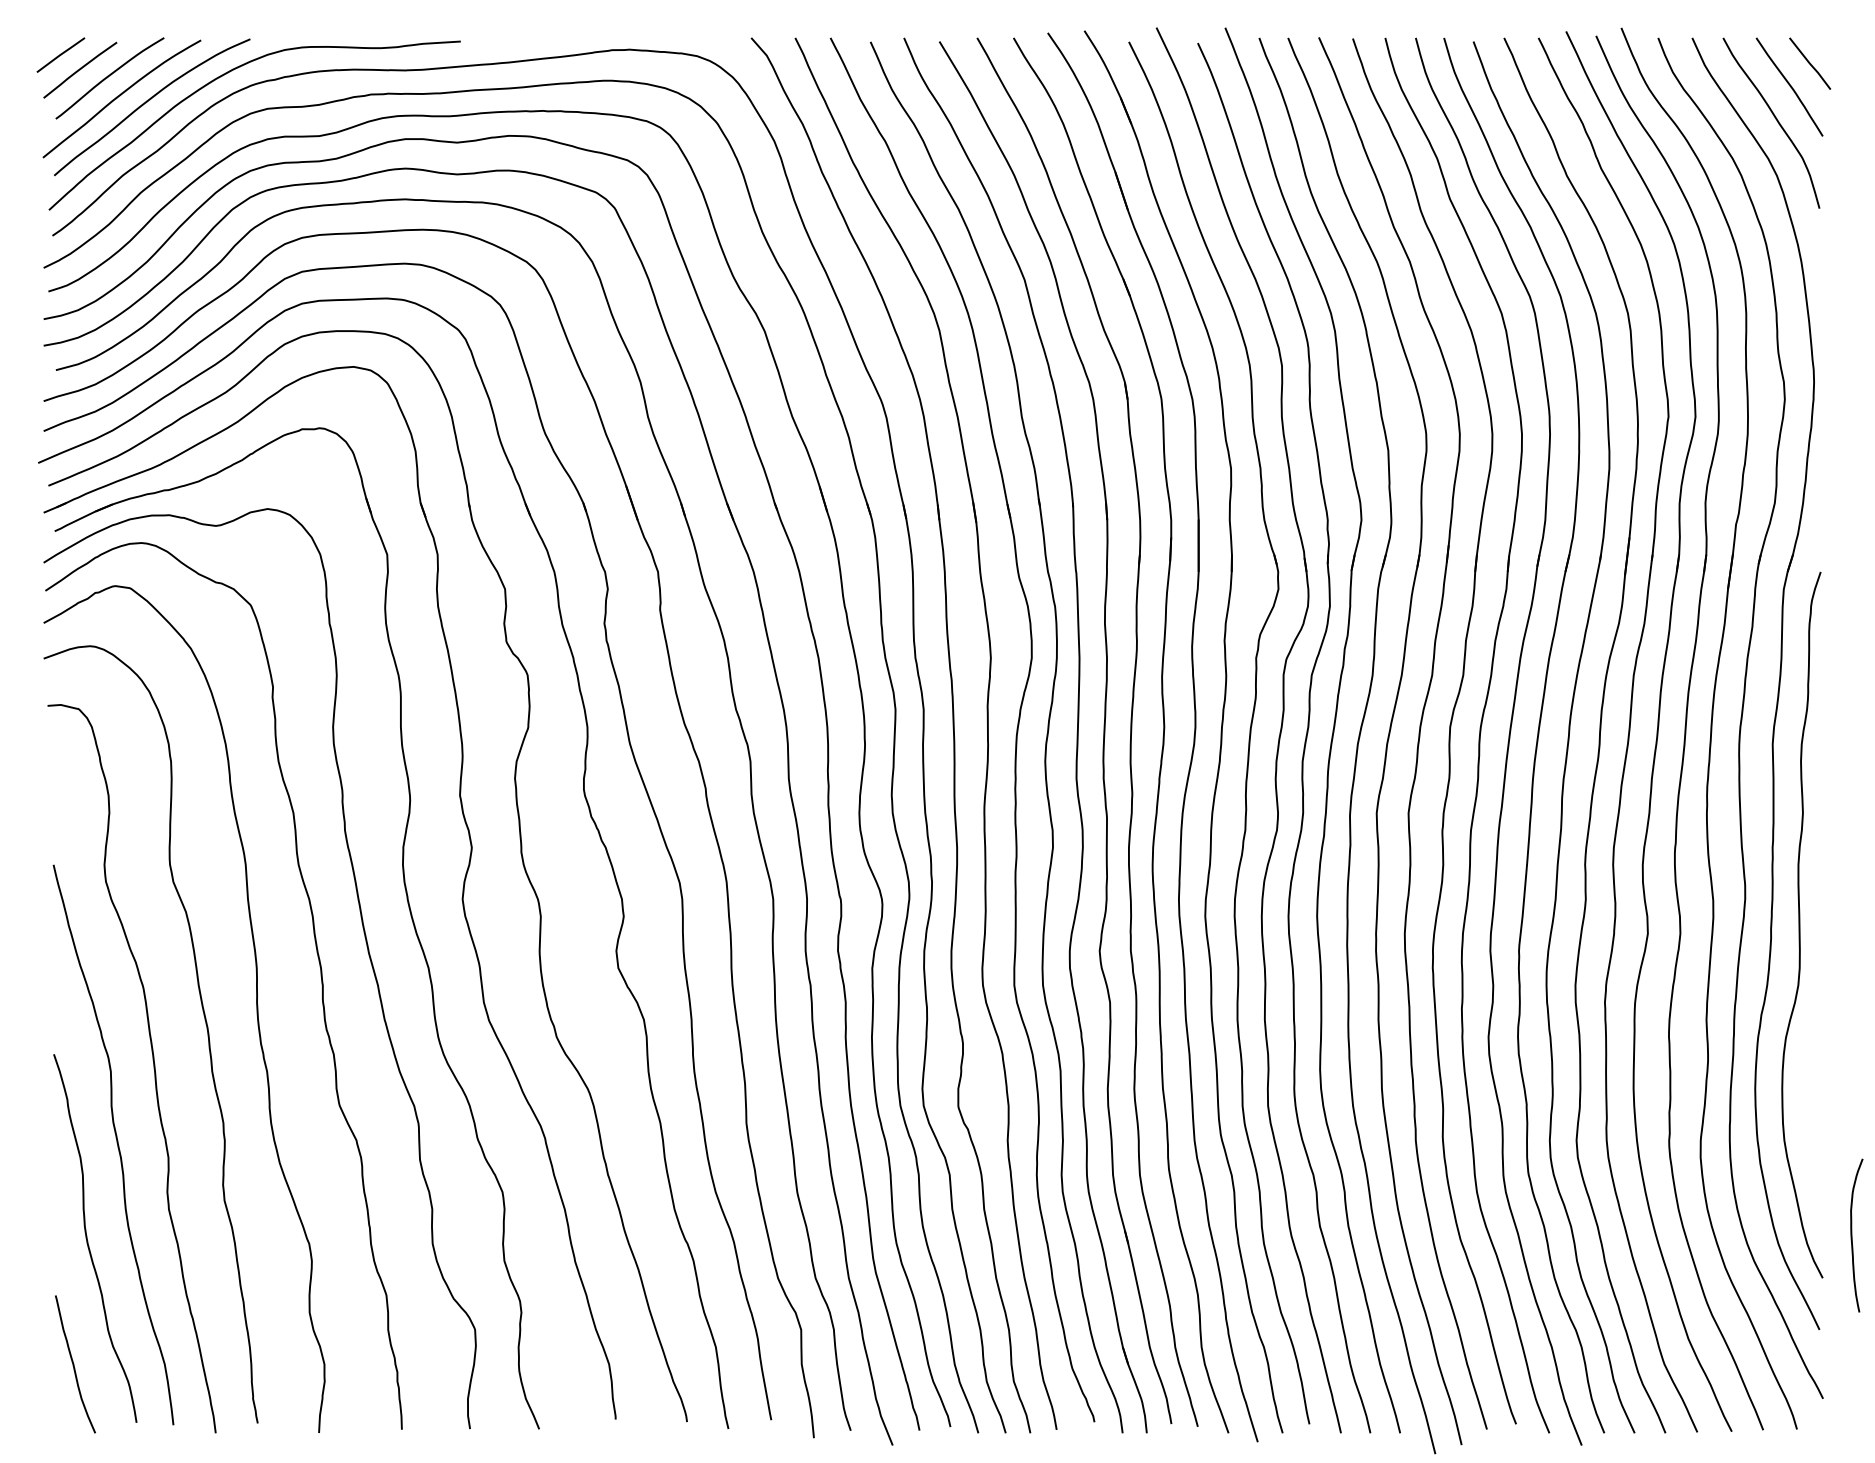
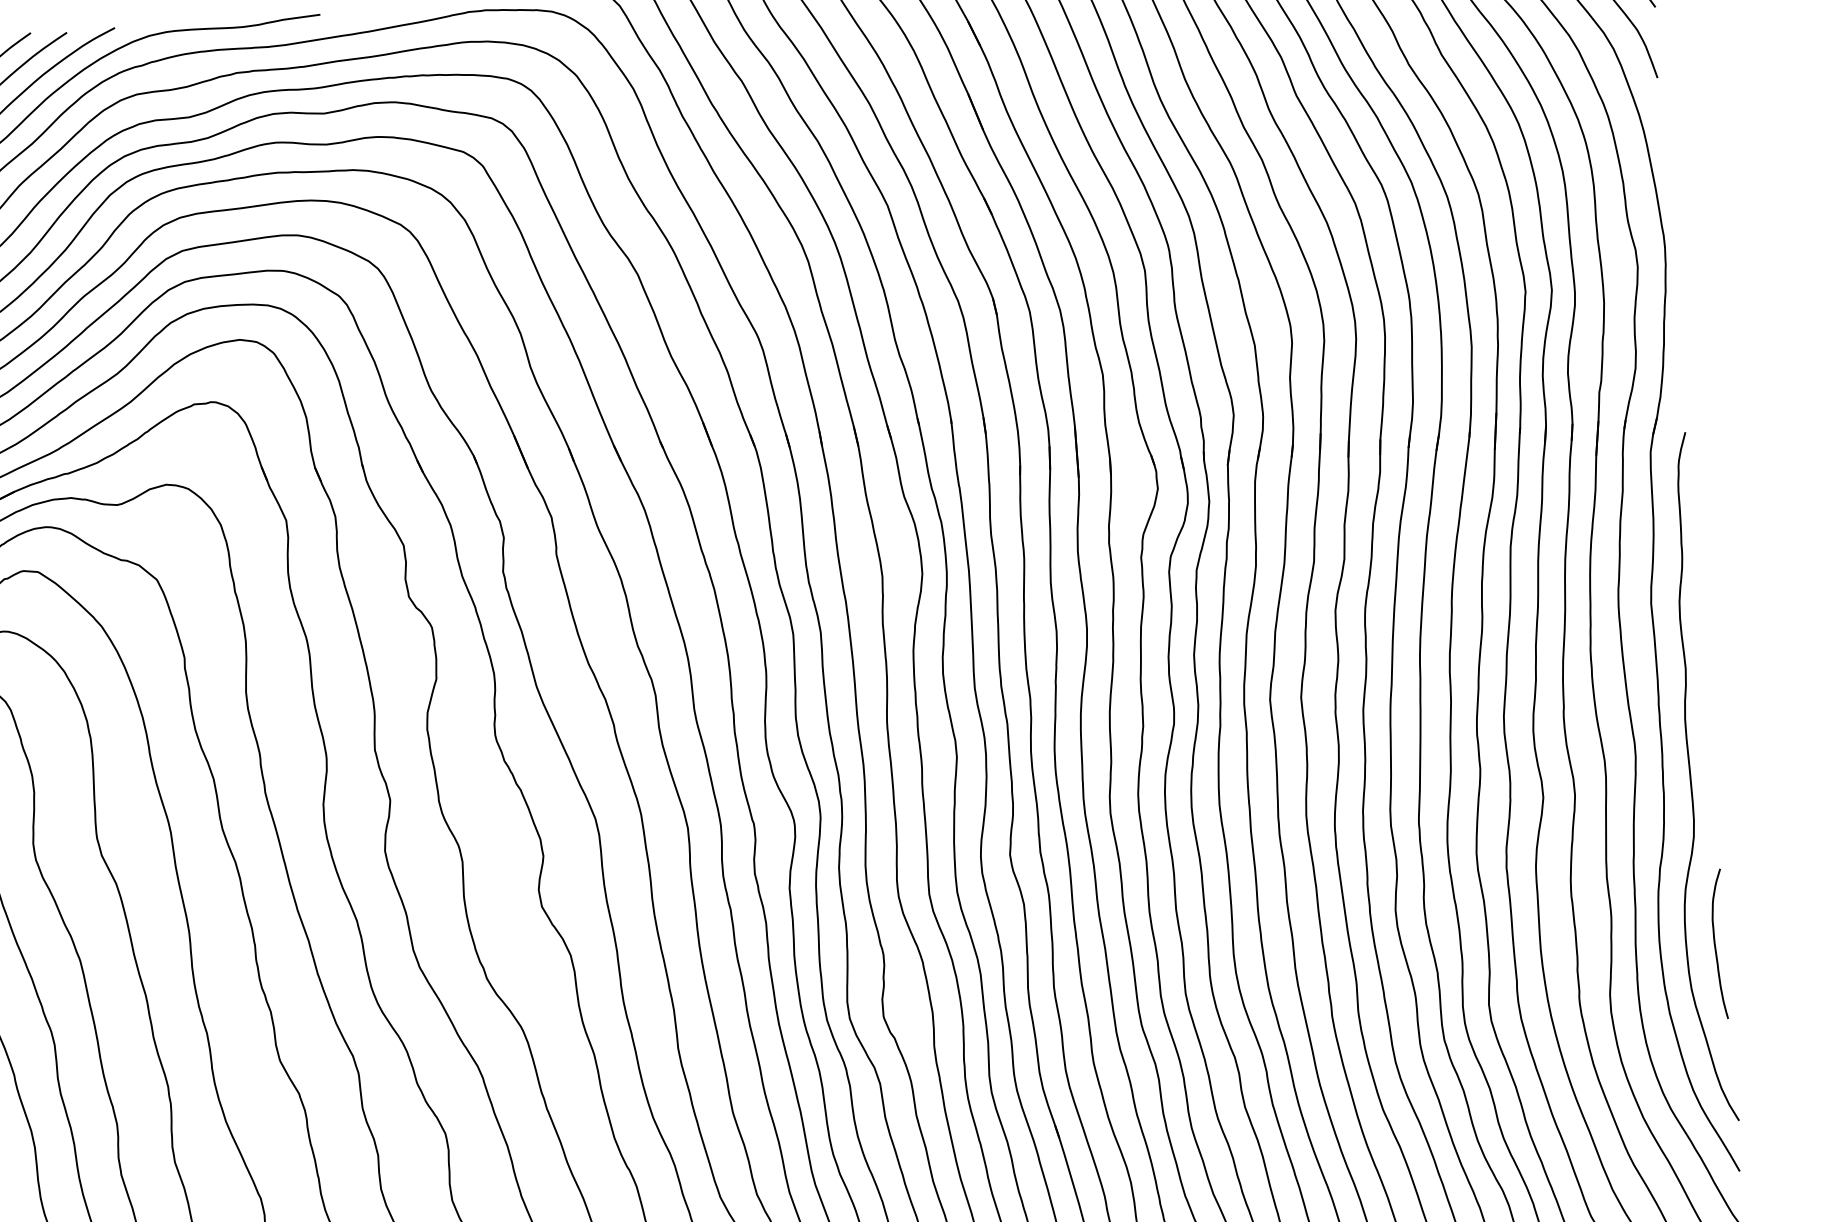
curve: (1852, 1235) -> (1715, 944), moved

